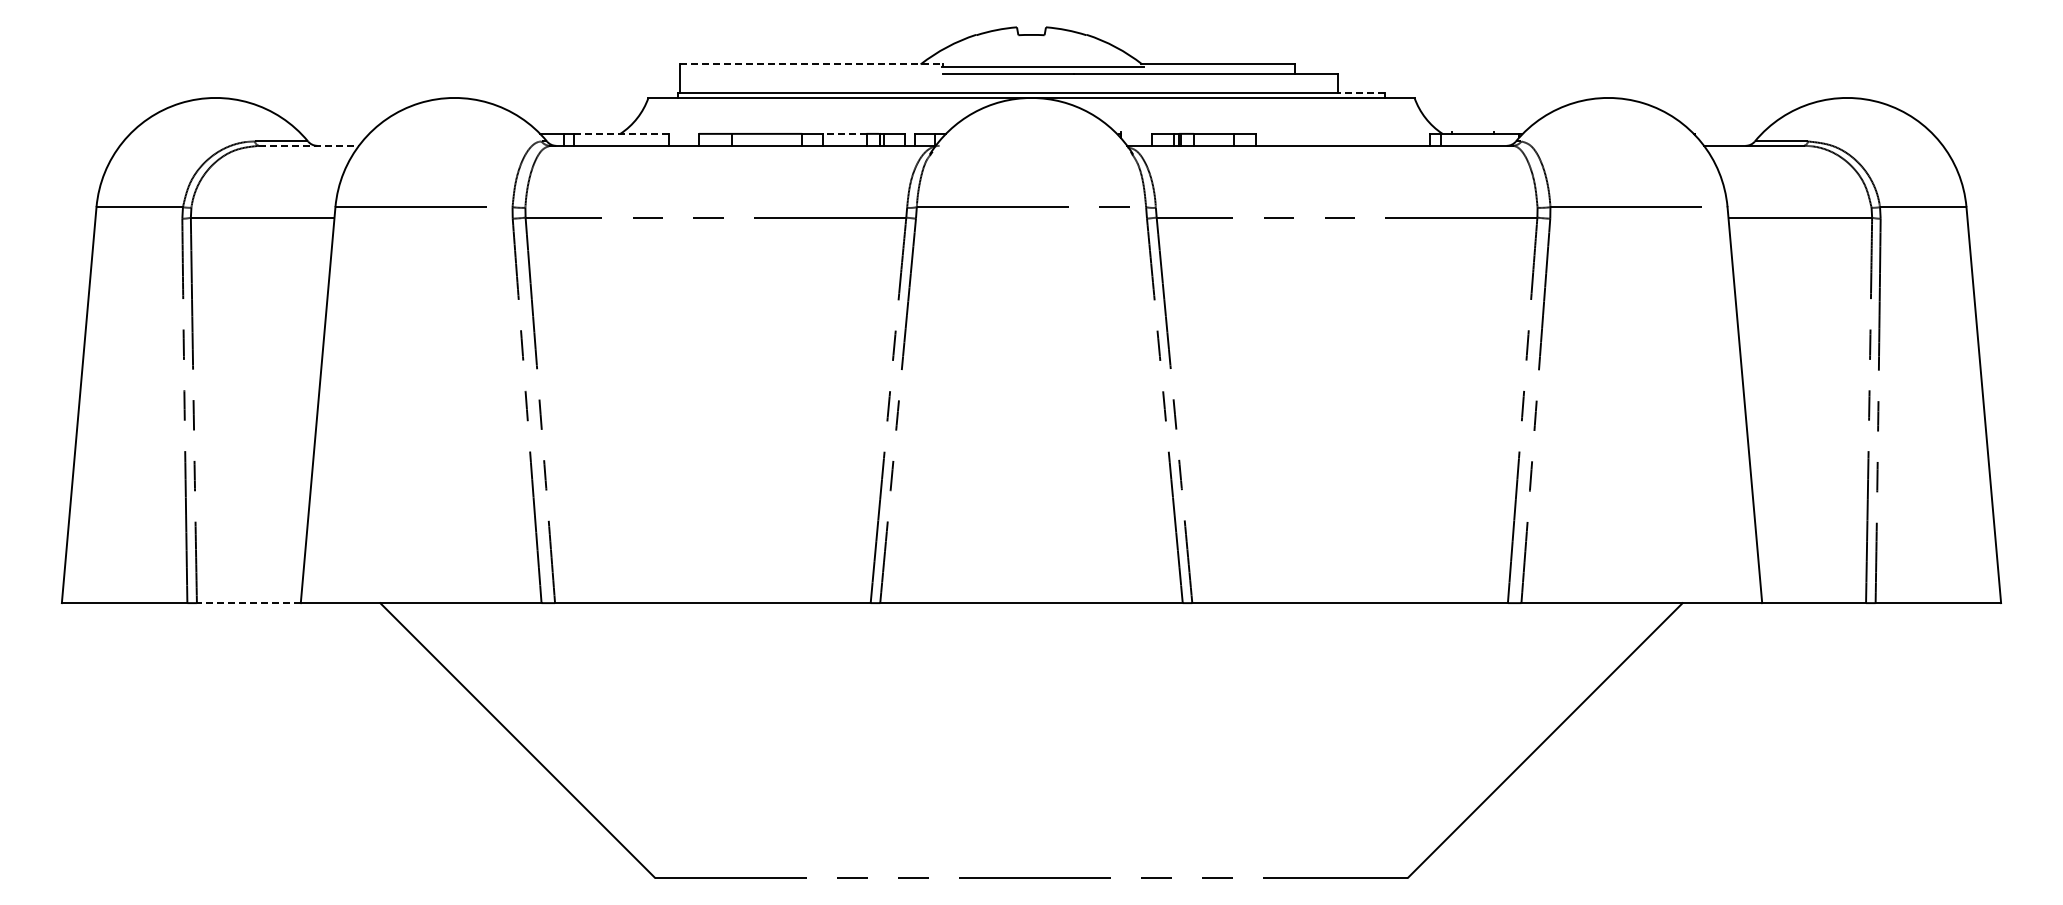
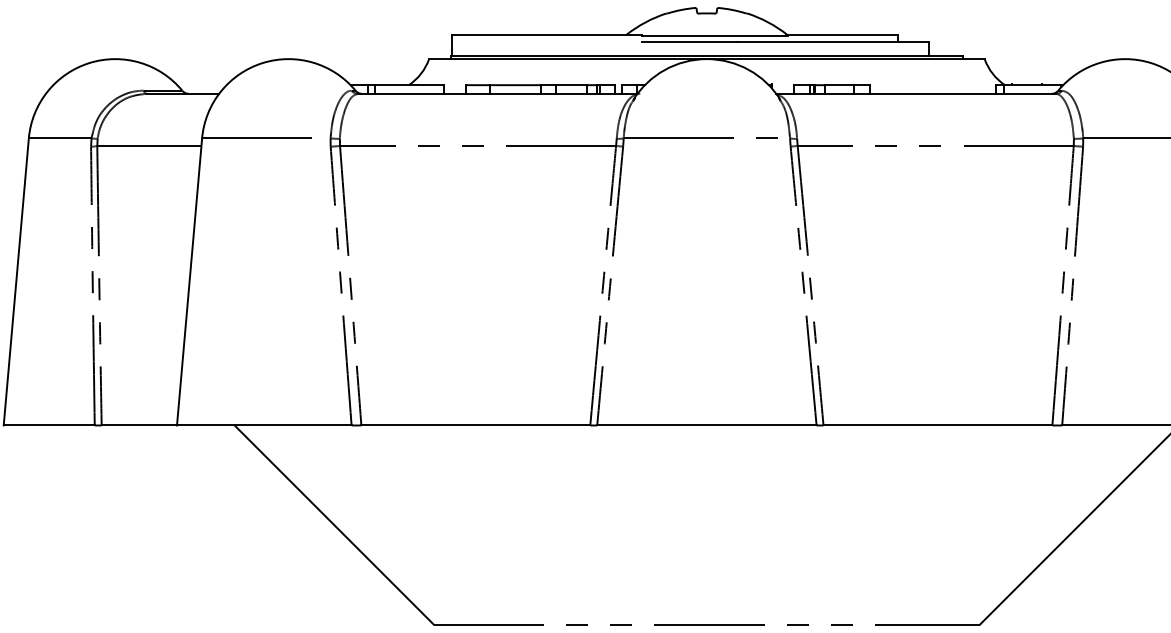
line: (811, 64) -> (547, 34), dashed -> solid
line: (1361, 93) -> (946, 55), dashed -> solid
line: (621, 133) -> (409, 84), dashed -> solid
line: (845, 133) -> (572, 84), dashed -> solid
line: (309, 145) -> (183, 93), dashed -> solid
line: (248, 603) -> (139, 425), dashed -> solid

